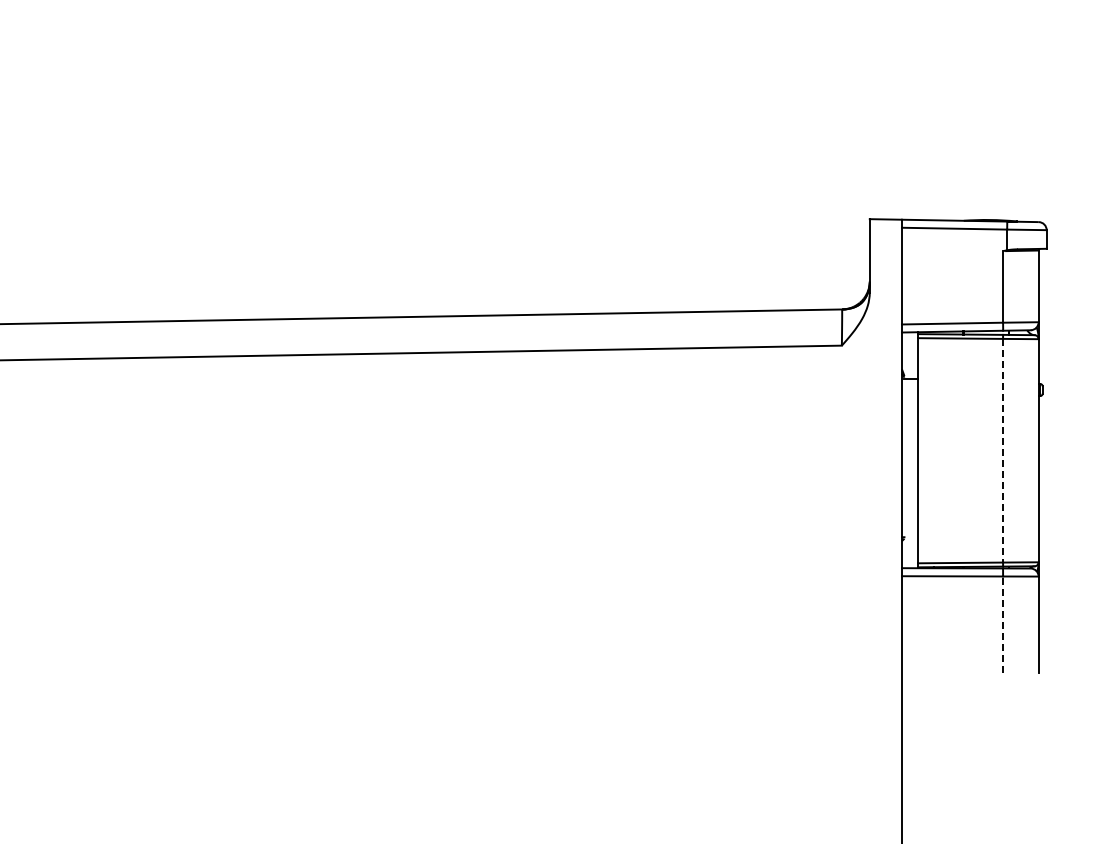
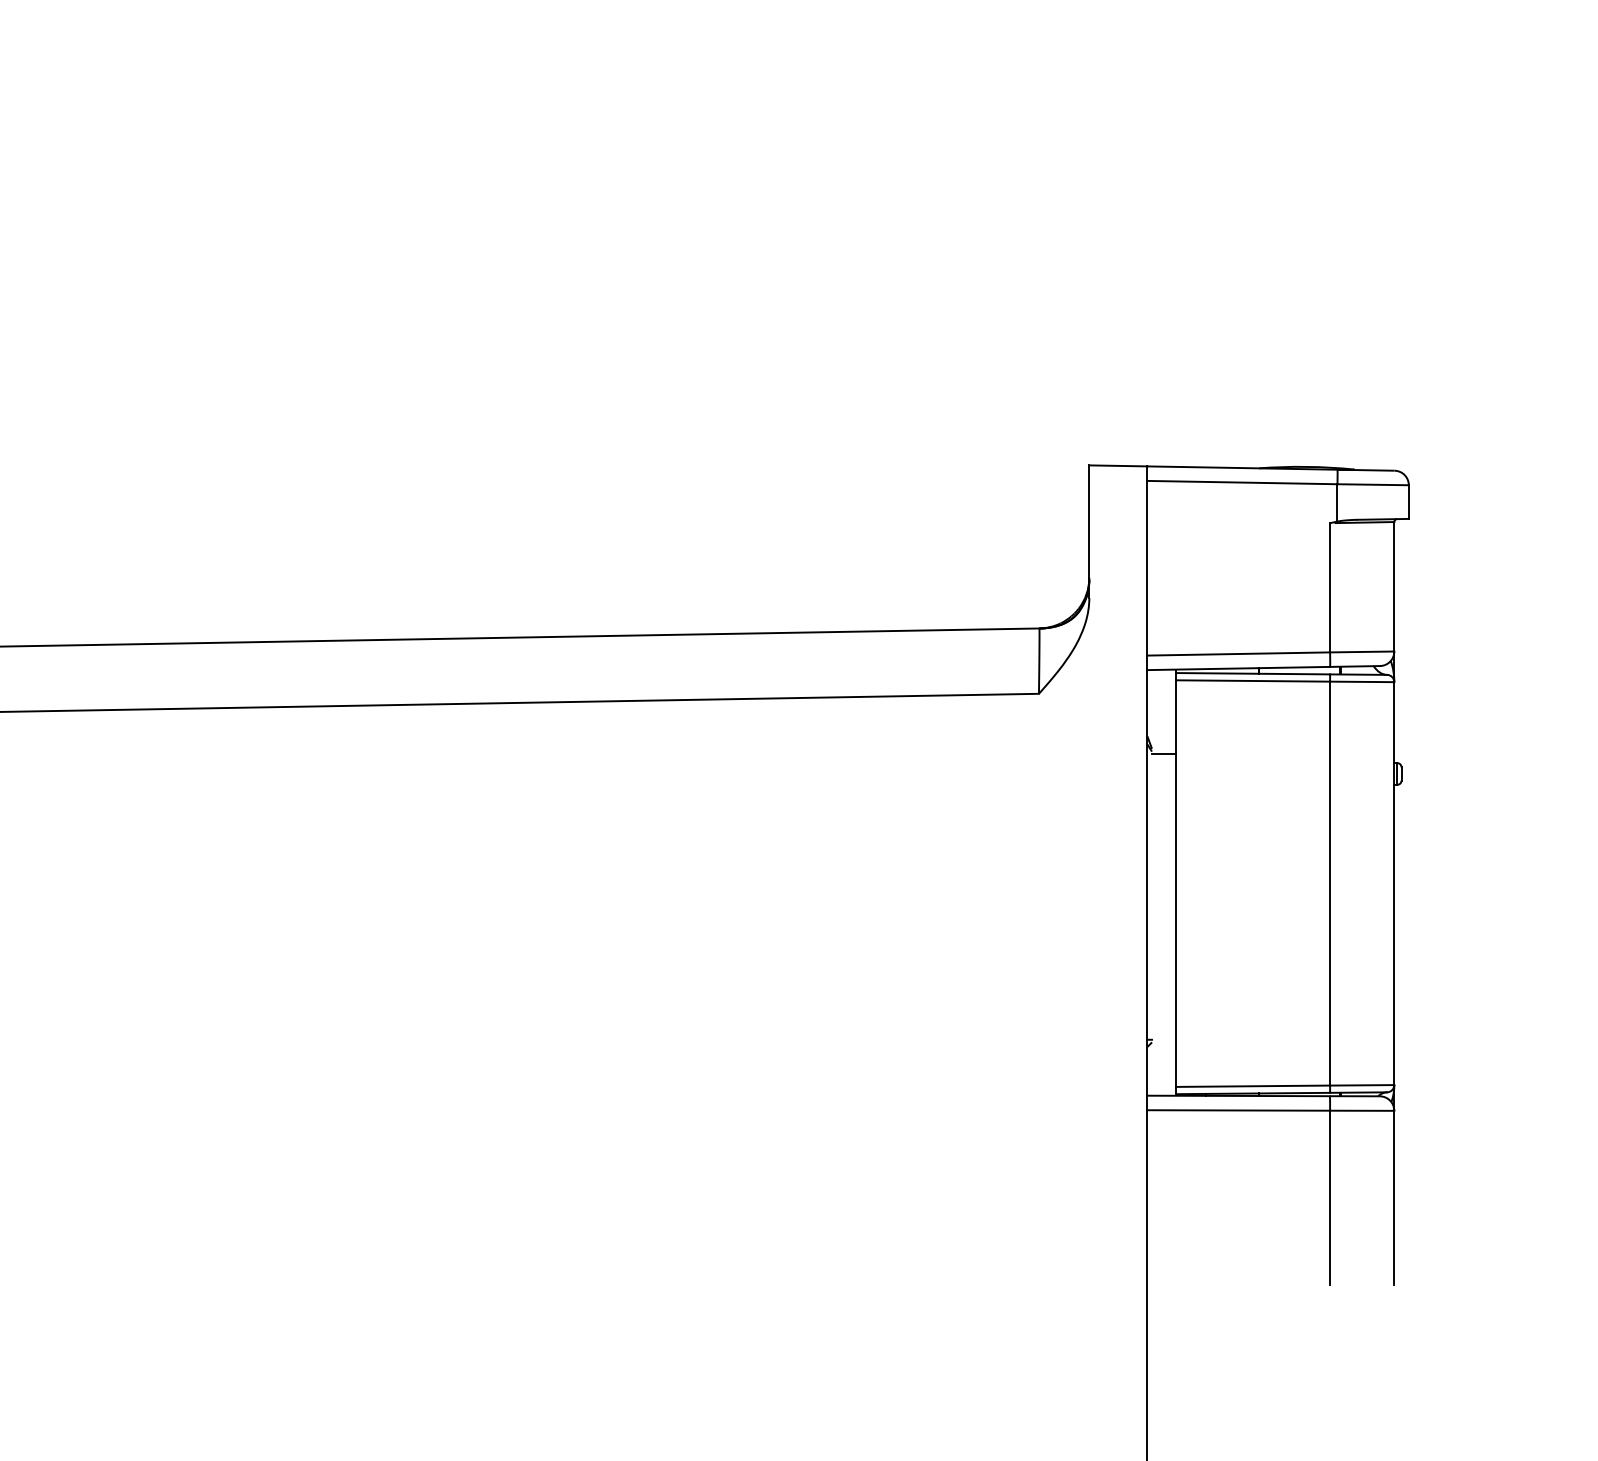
line: (1003, 450) -> (1330, 883), dashed -> solid
line: (1003, 624) -> (1330, 1197), dashed -> solid

